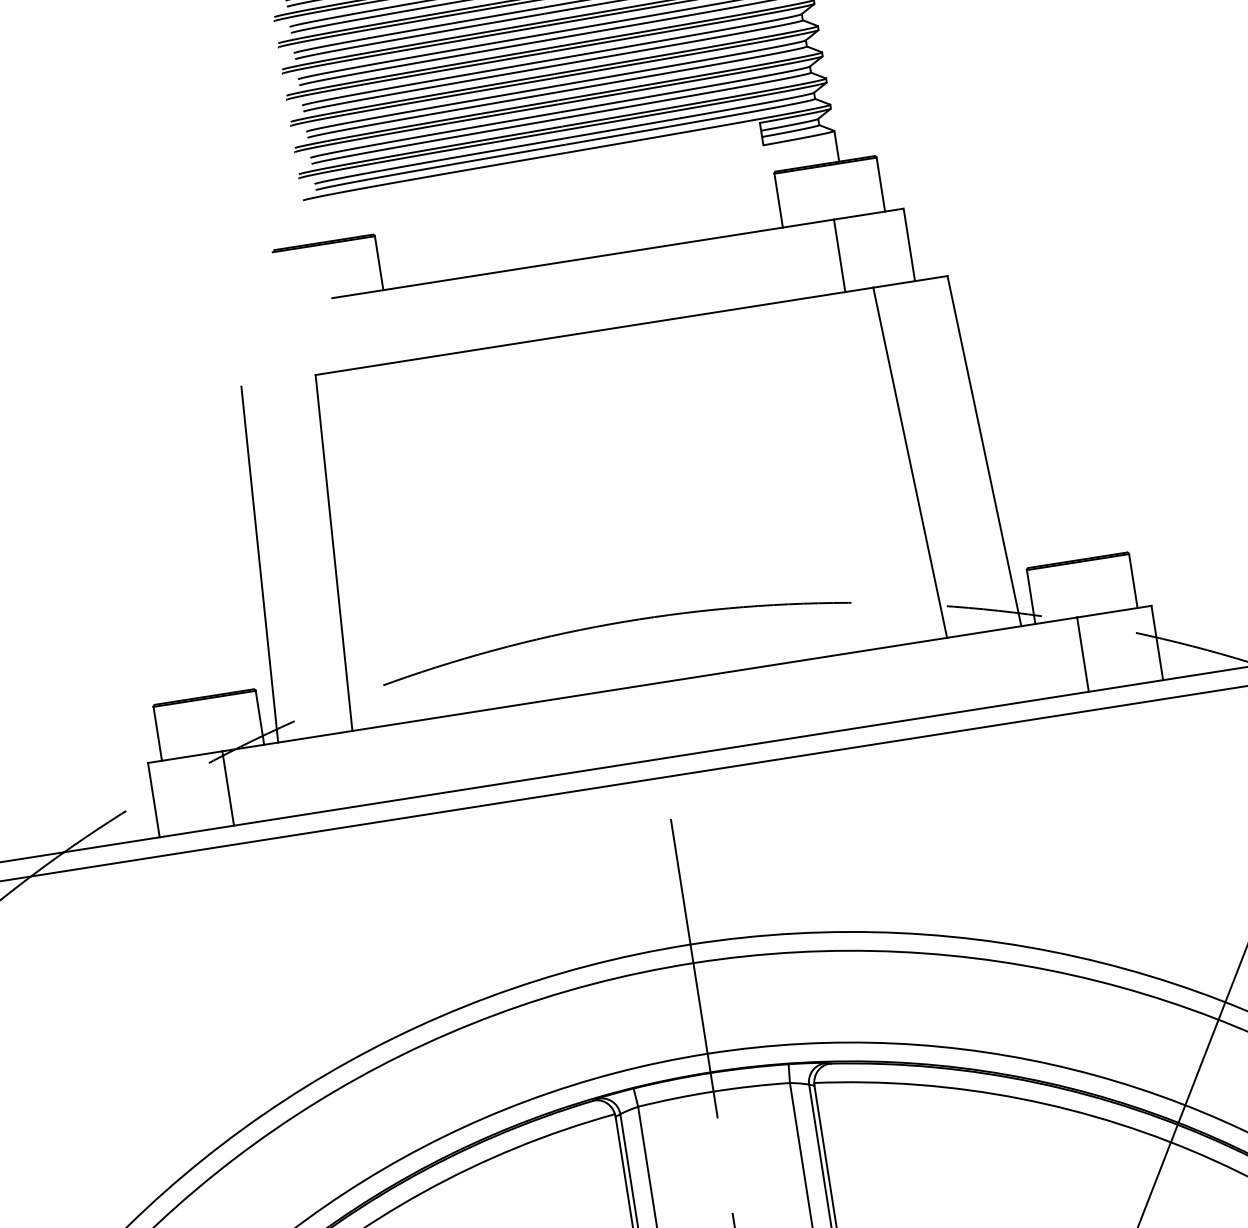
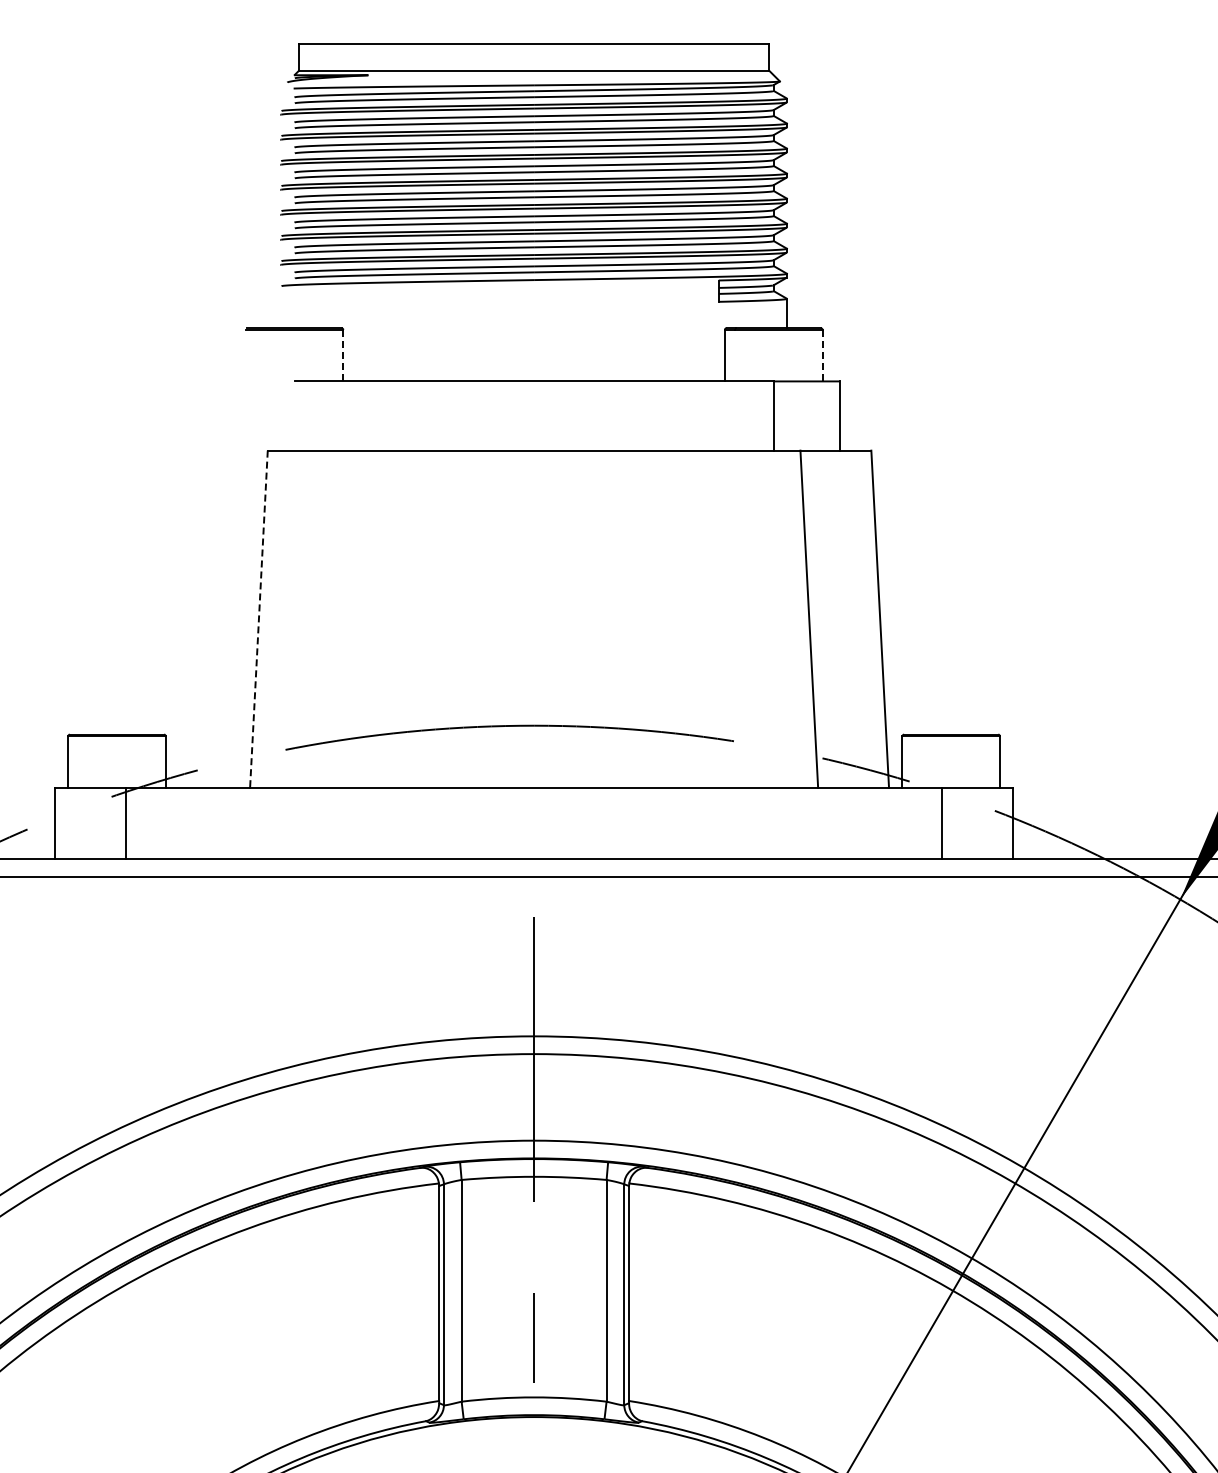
line: (880, 184) -> (822, 355), solid -> dashed
line: (379, 262) -> (343, 355), solid -> dashed
line: (333, 553) -> (258, 619), solid -> dashed
line: (259, 563) -> (187, 618), removed

